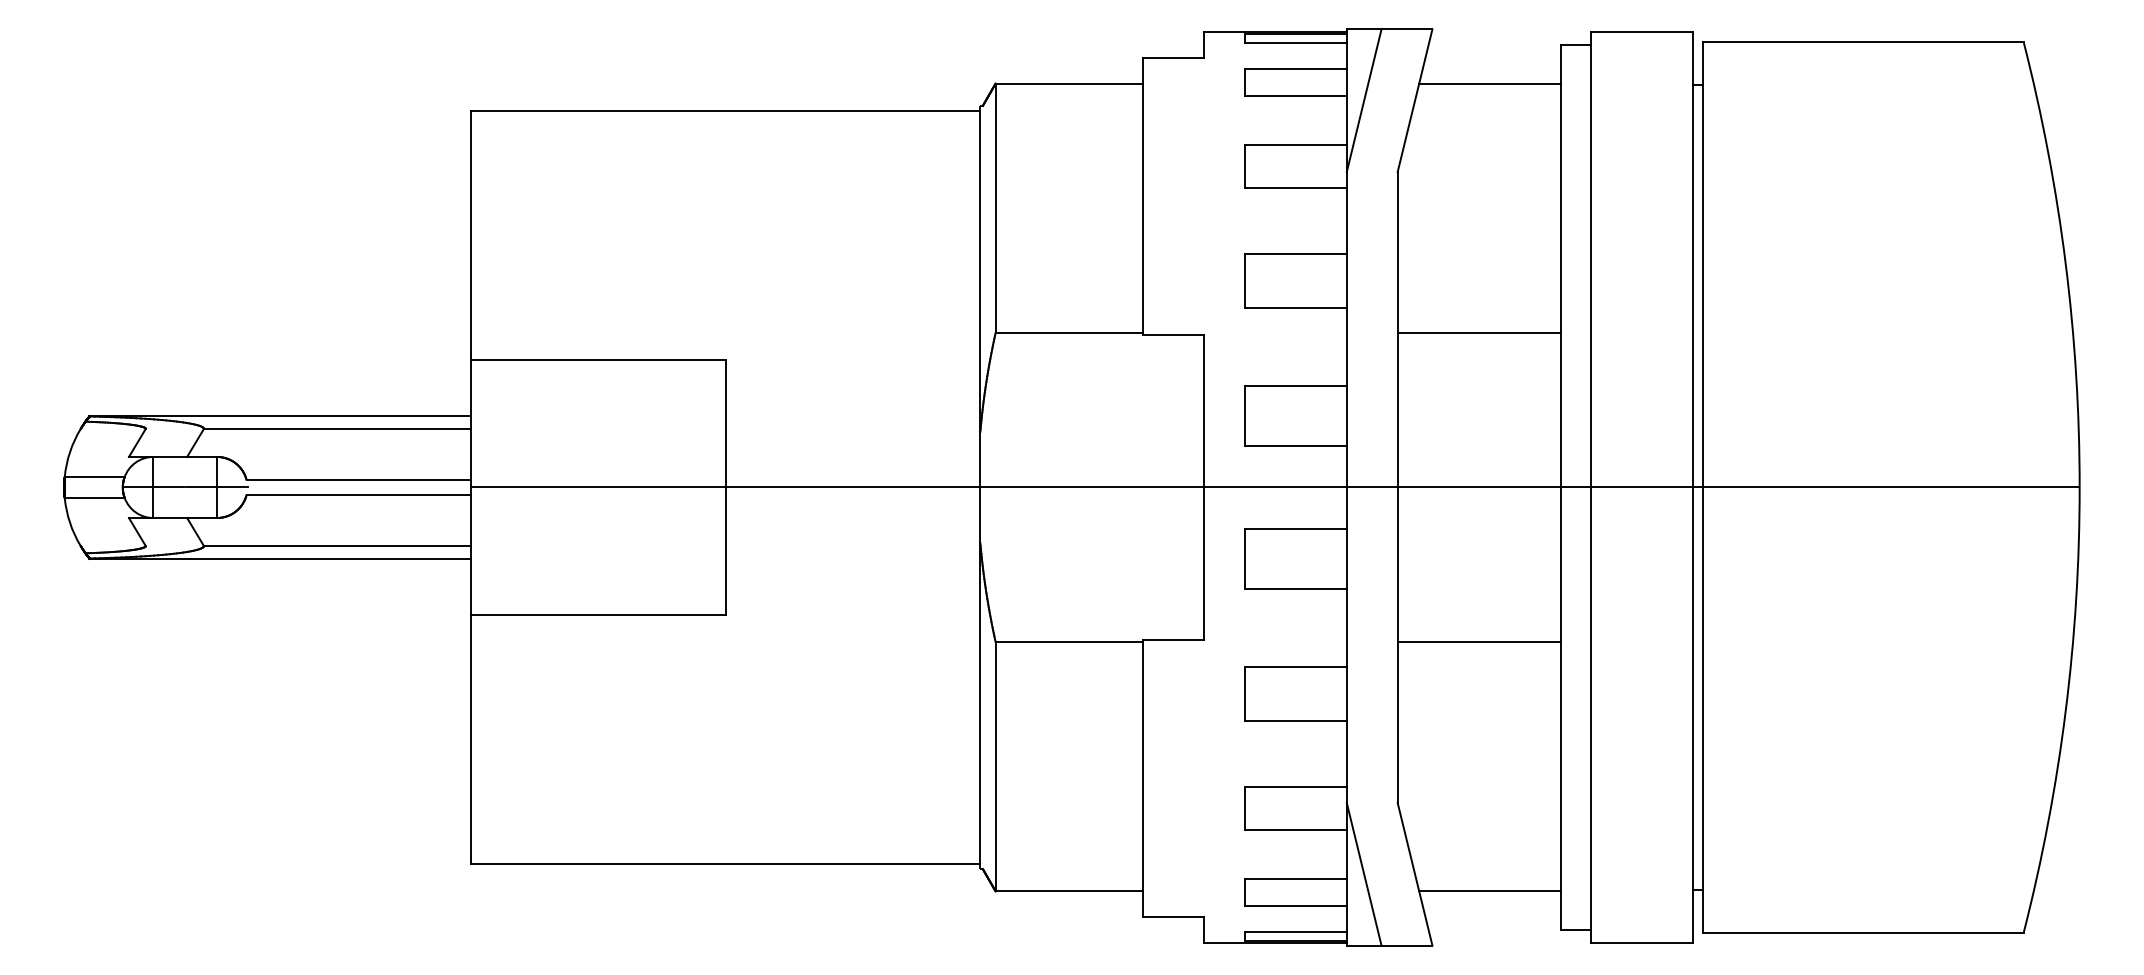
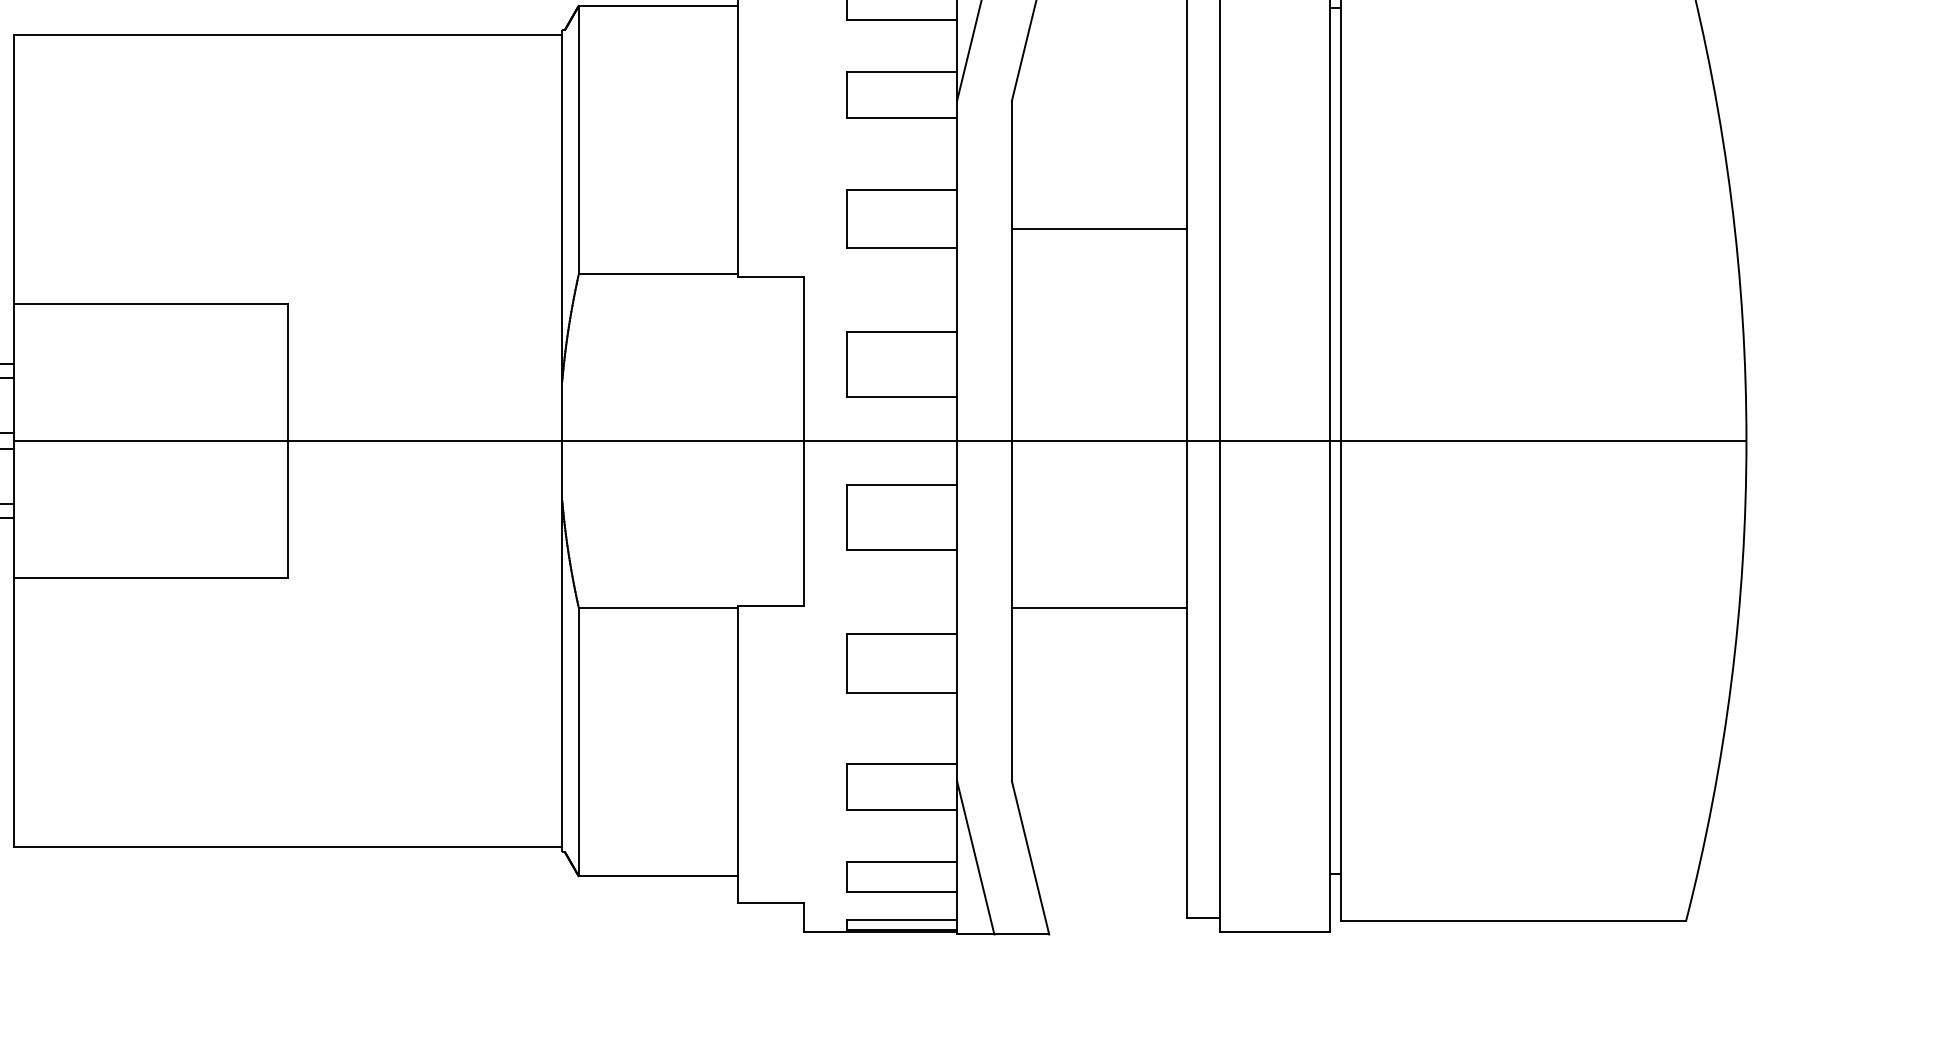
line: (1489, 83) -> (1110, 5), removed
line: (1478, 332) -> (1098, 228), moved
line: (1489, 891) -> (1110, 876), removed

